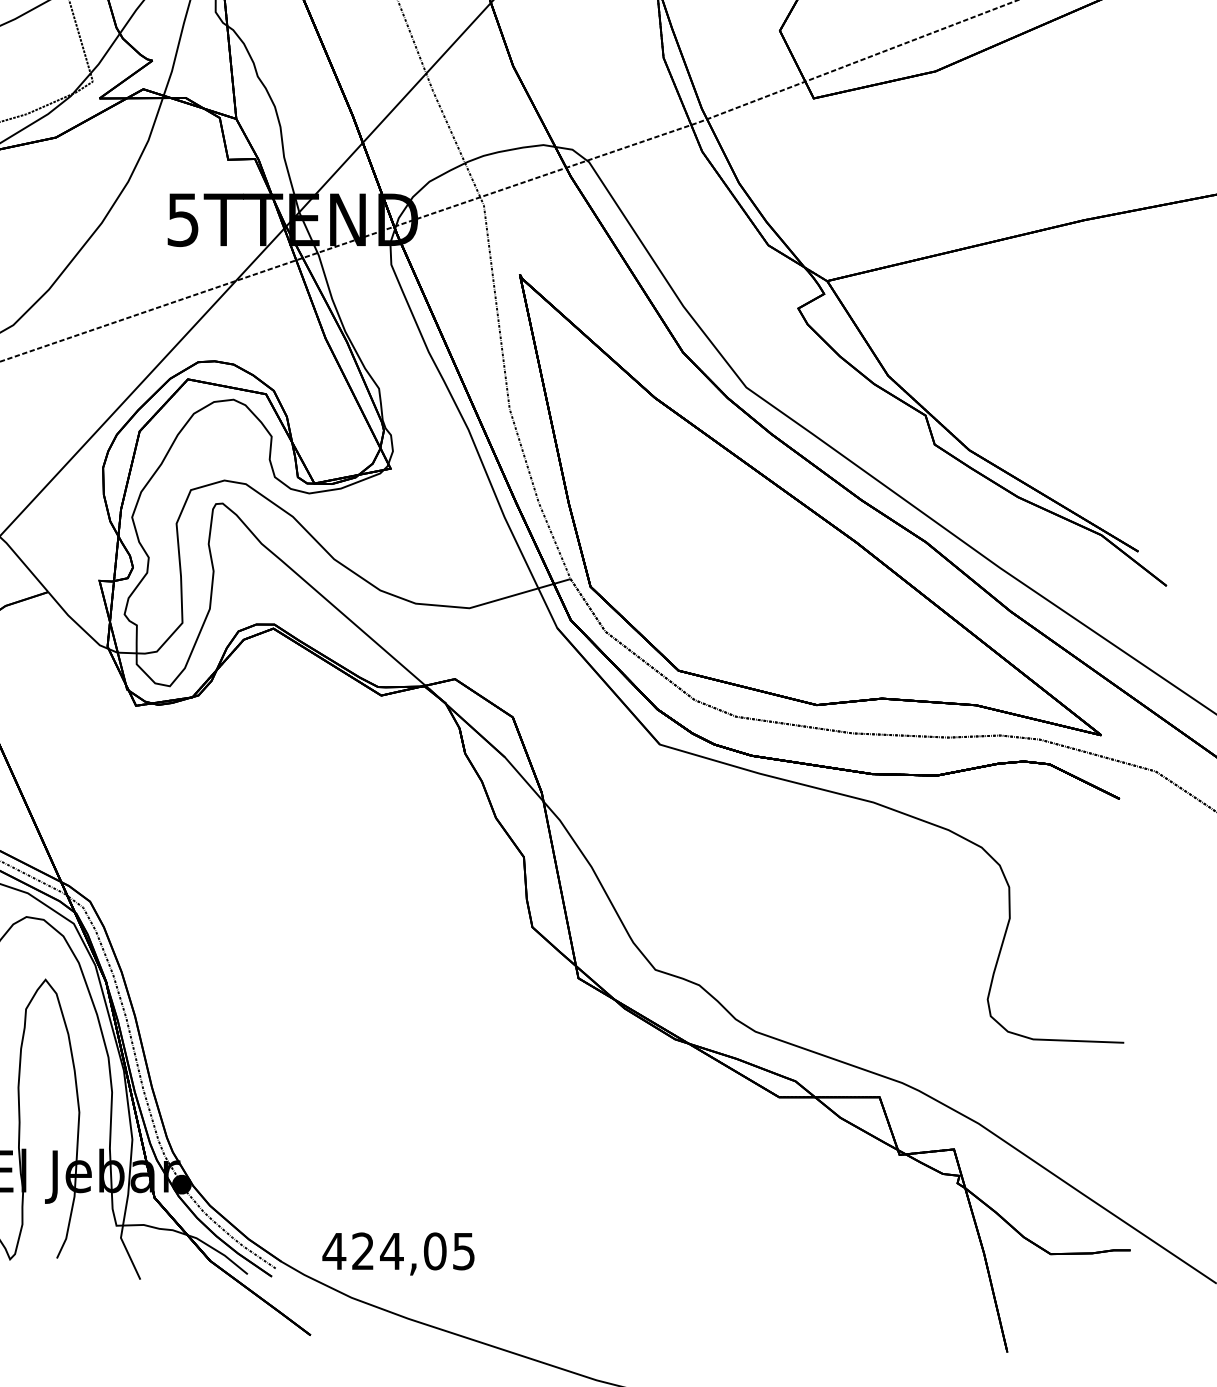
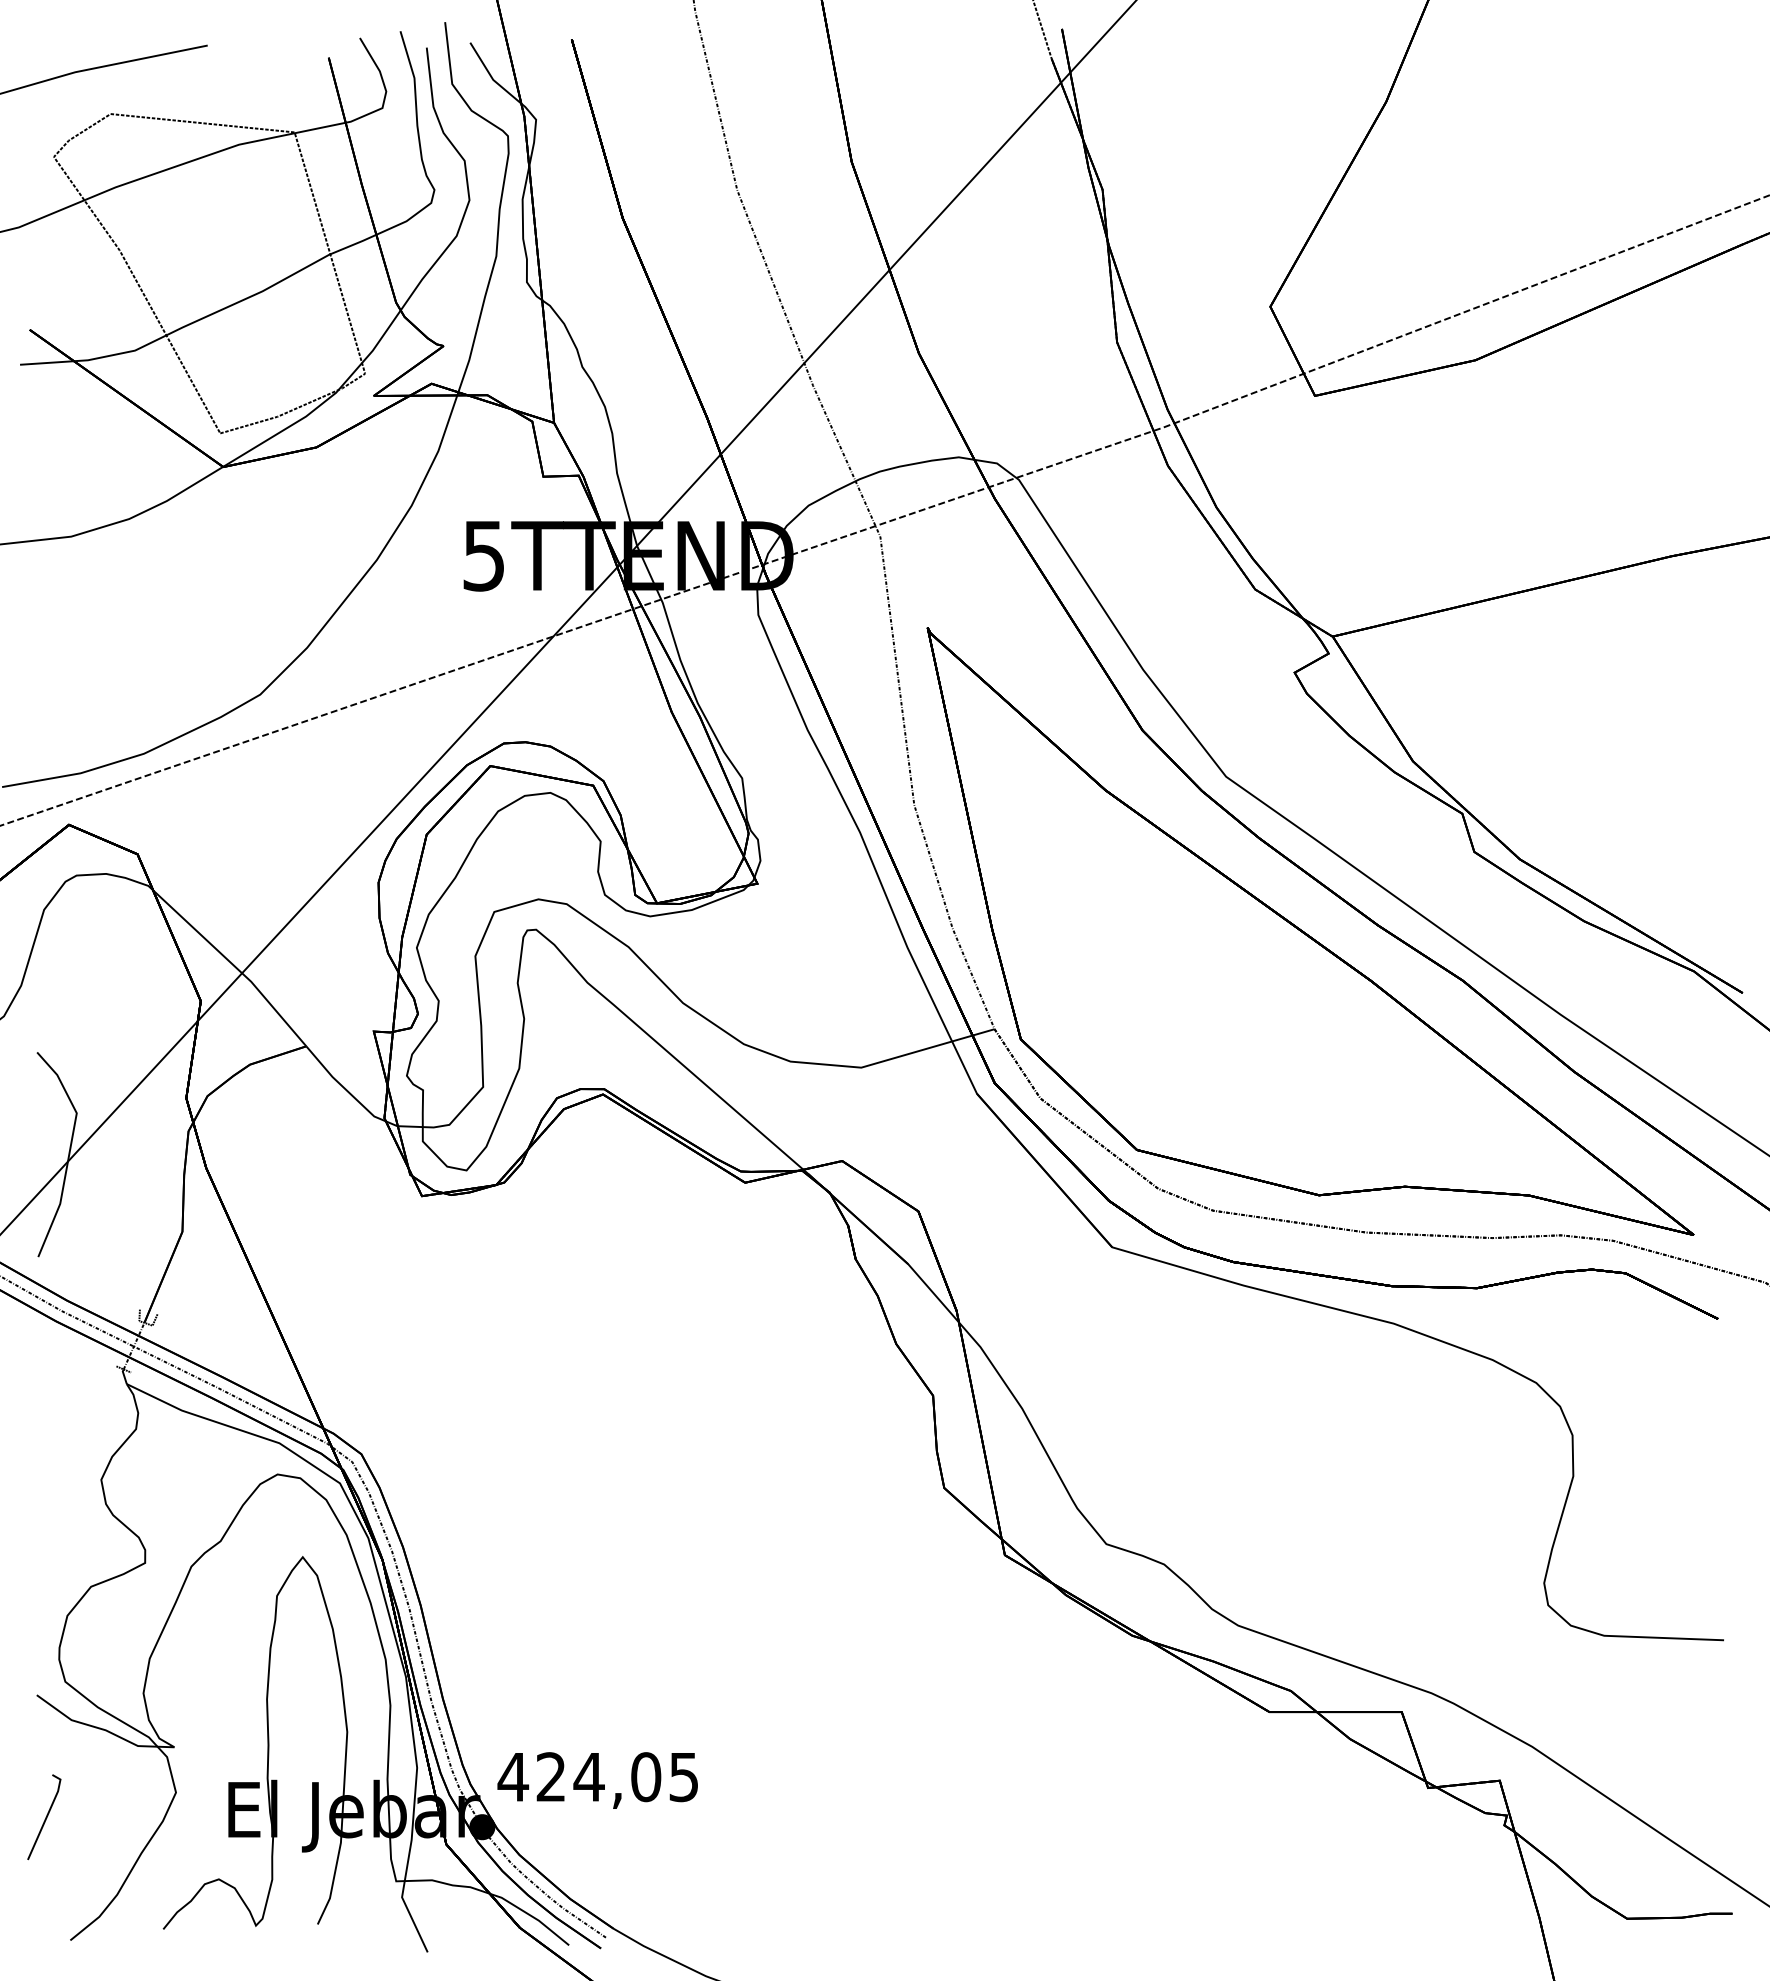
text: (398, 1253) -> (597, 1780), moved

